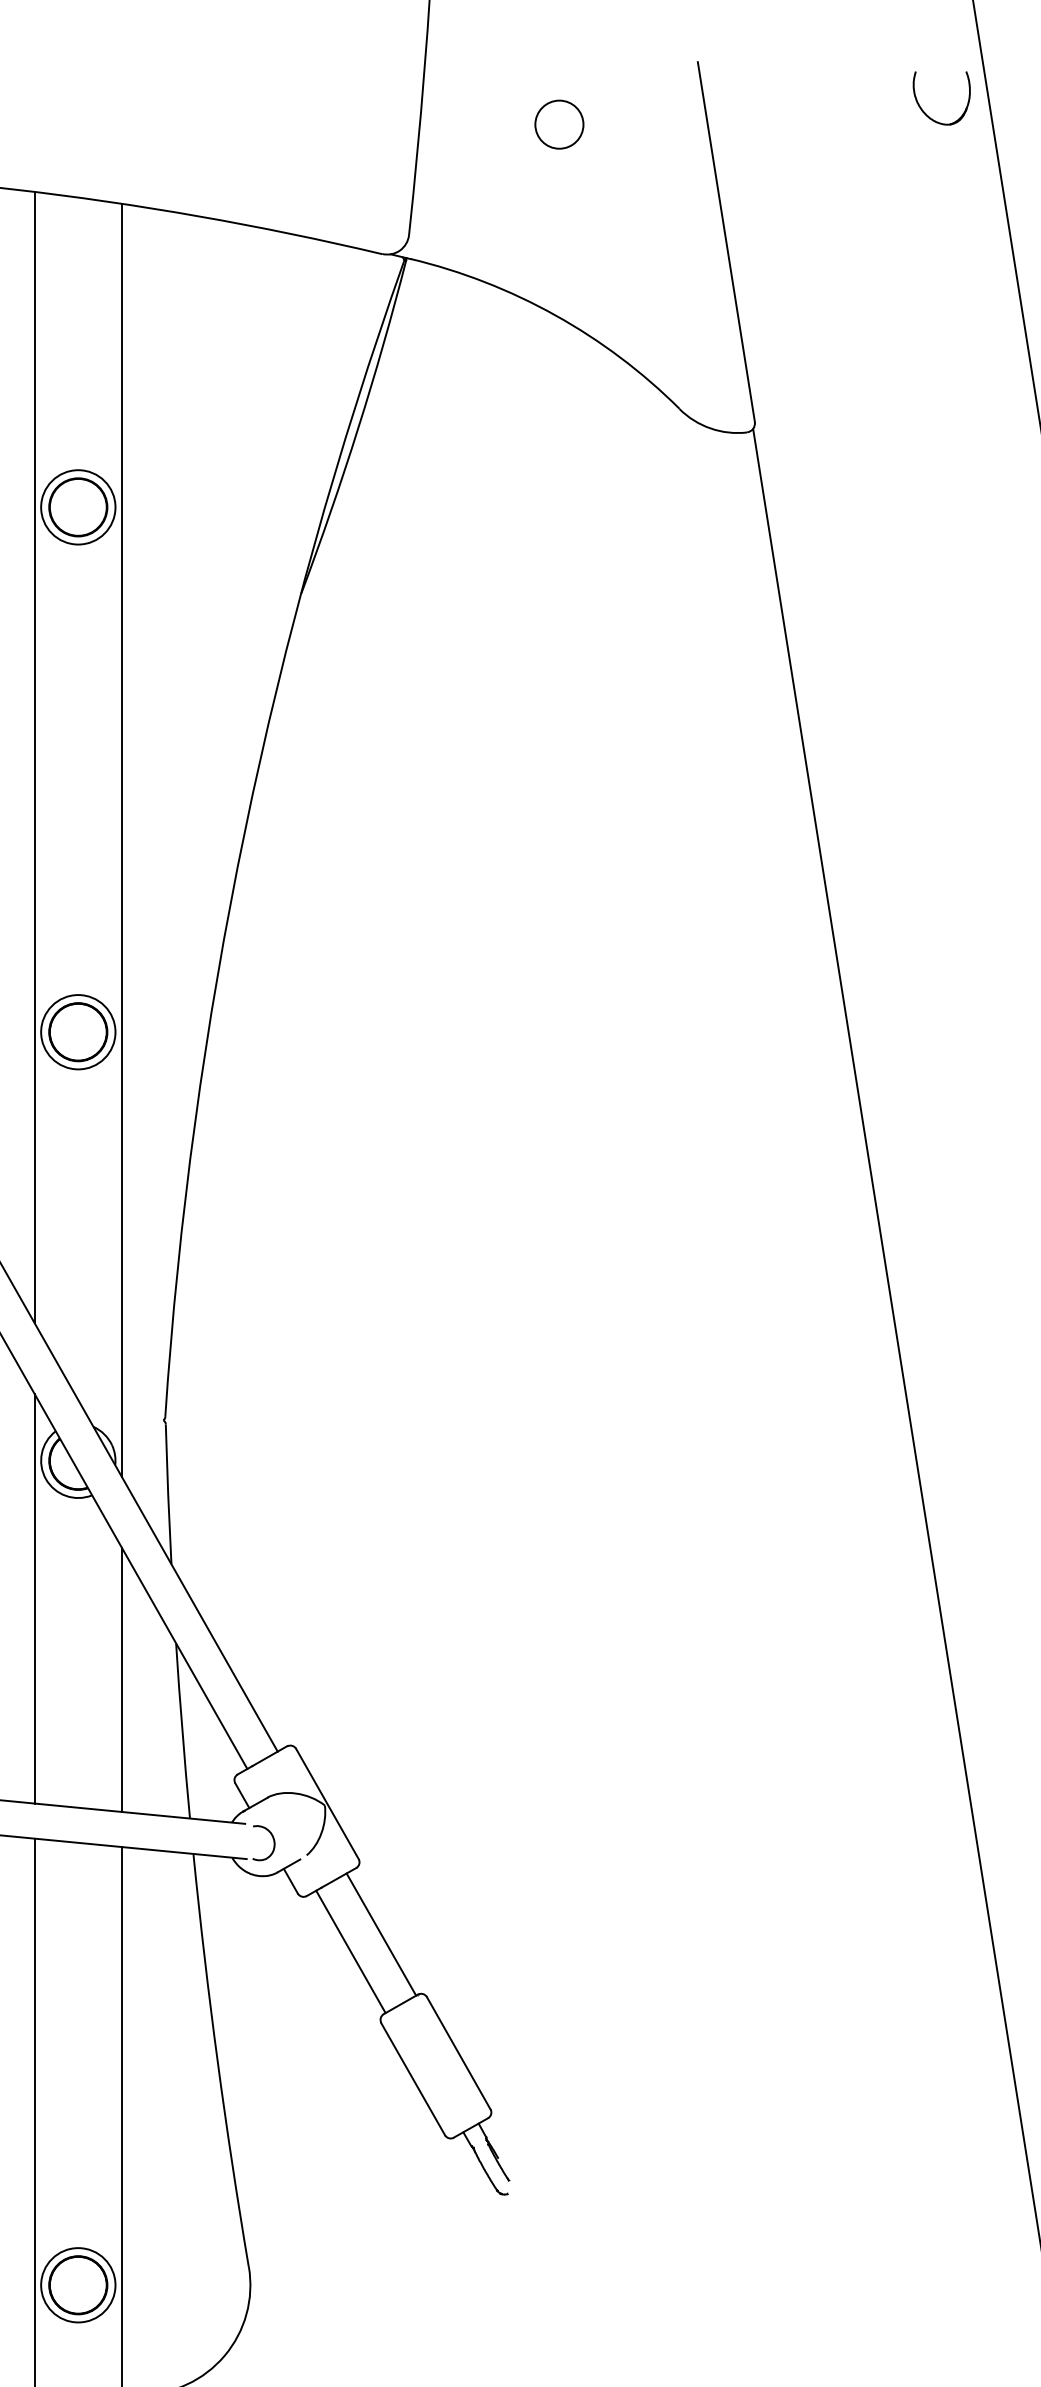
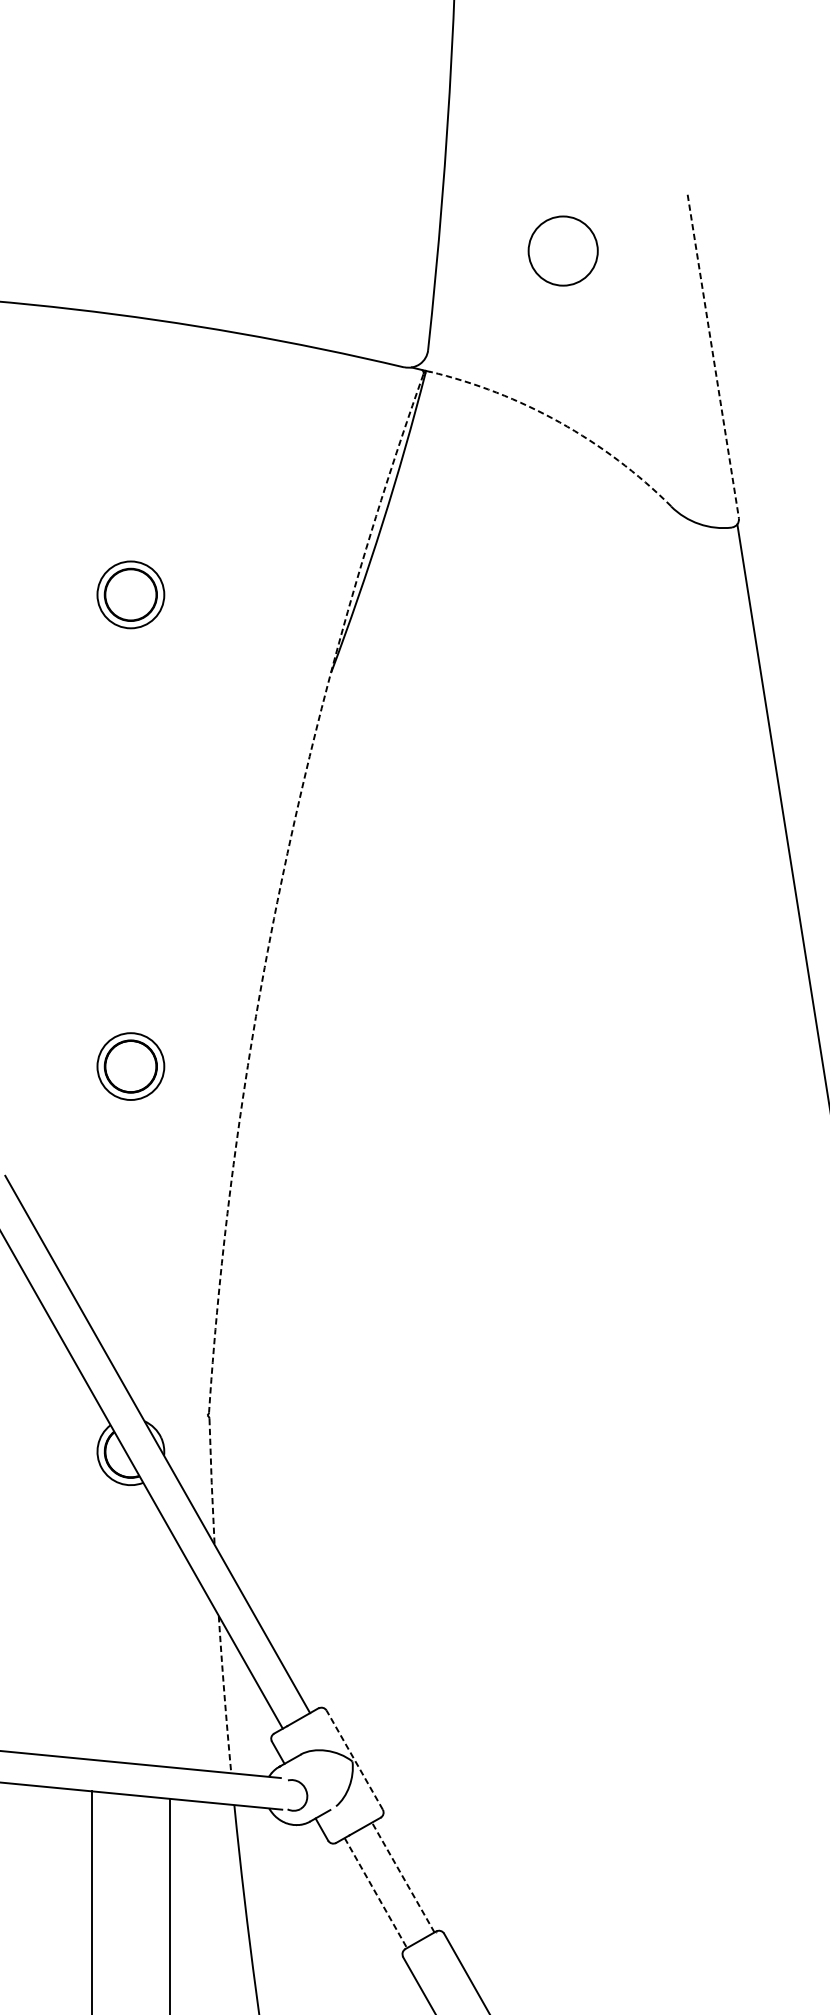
circle: (559, 124) -> (563, 250), size x1.6
line: (726, 242) -> (713, 356), solid -> dashed
arc: (555, 315) -> (559, 422), solid -> dashed
line: (34, 757) -> (91, 819), removed
arc: (244, 831) -> (280, 886), solid -> dashed
line: (122, 840) -> (170, 894), removed
line: (168, 1494) -> (211, 1482), solid -> dashed
line: (34, 1598) -> (91, 1575), removed
line: (122, 1680) -> (170, 1649), removed
arc: (182, 1731) -> (224, 1695), solid -> dashed
line: (327, 1803) -> (354, 1759), solid -> dashed
line: (381, 1934) -> (403, 1877), solid -> dashed
line: (351, 1952) -> (376, 1893), solid -> dashed

